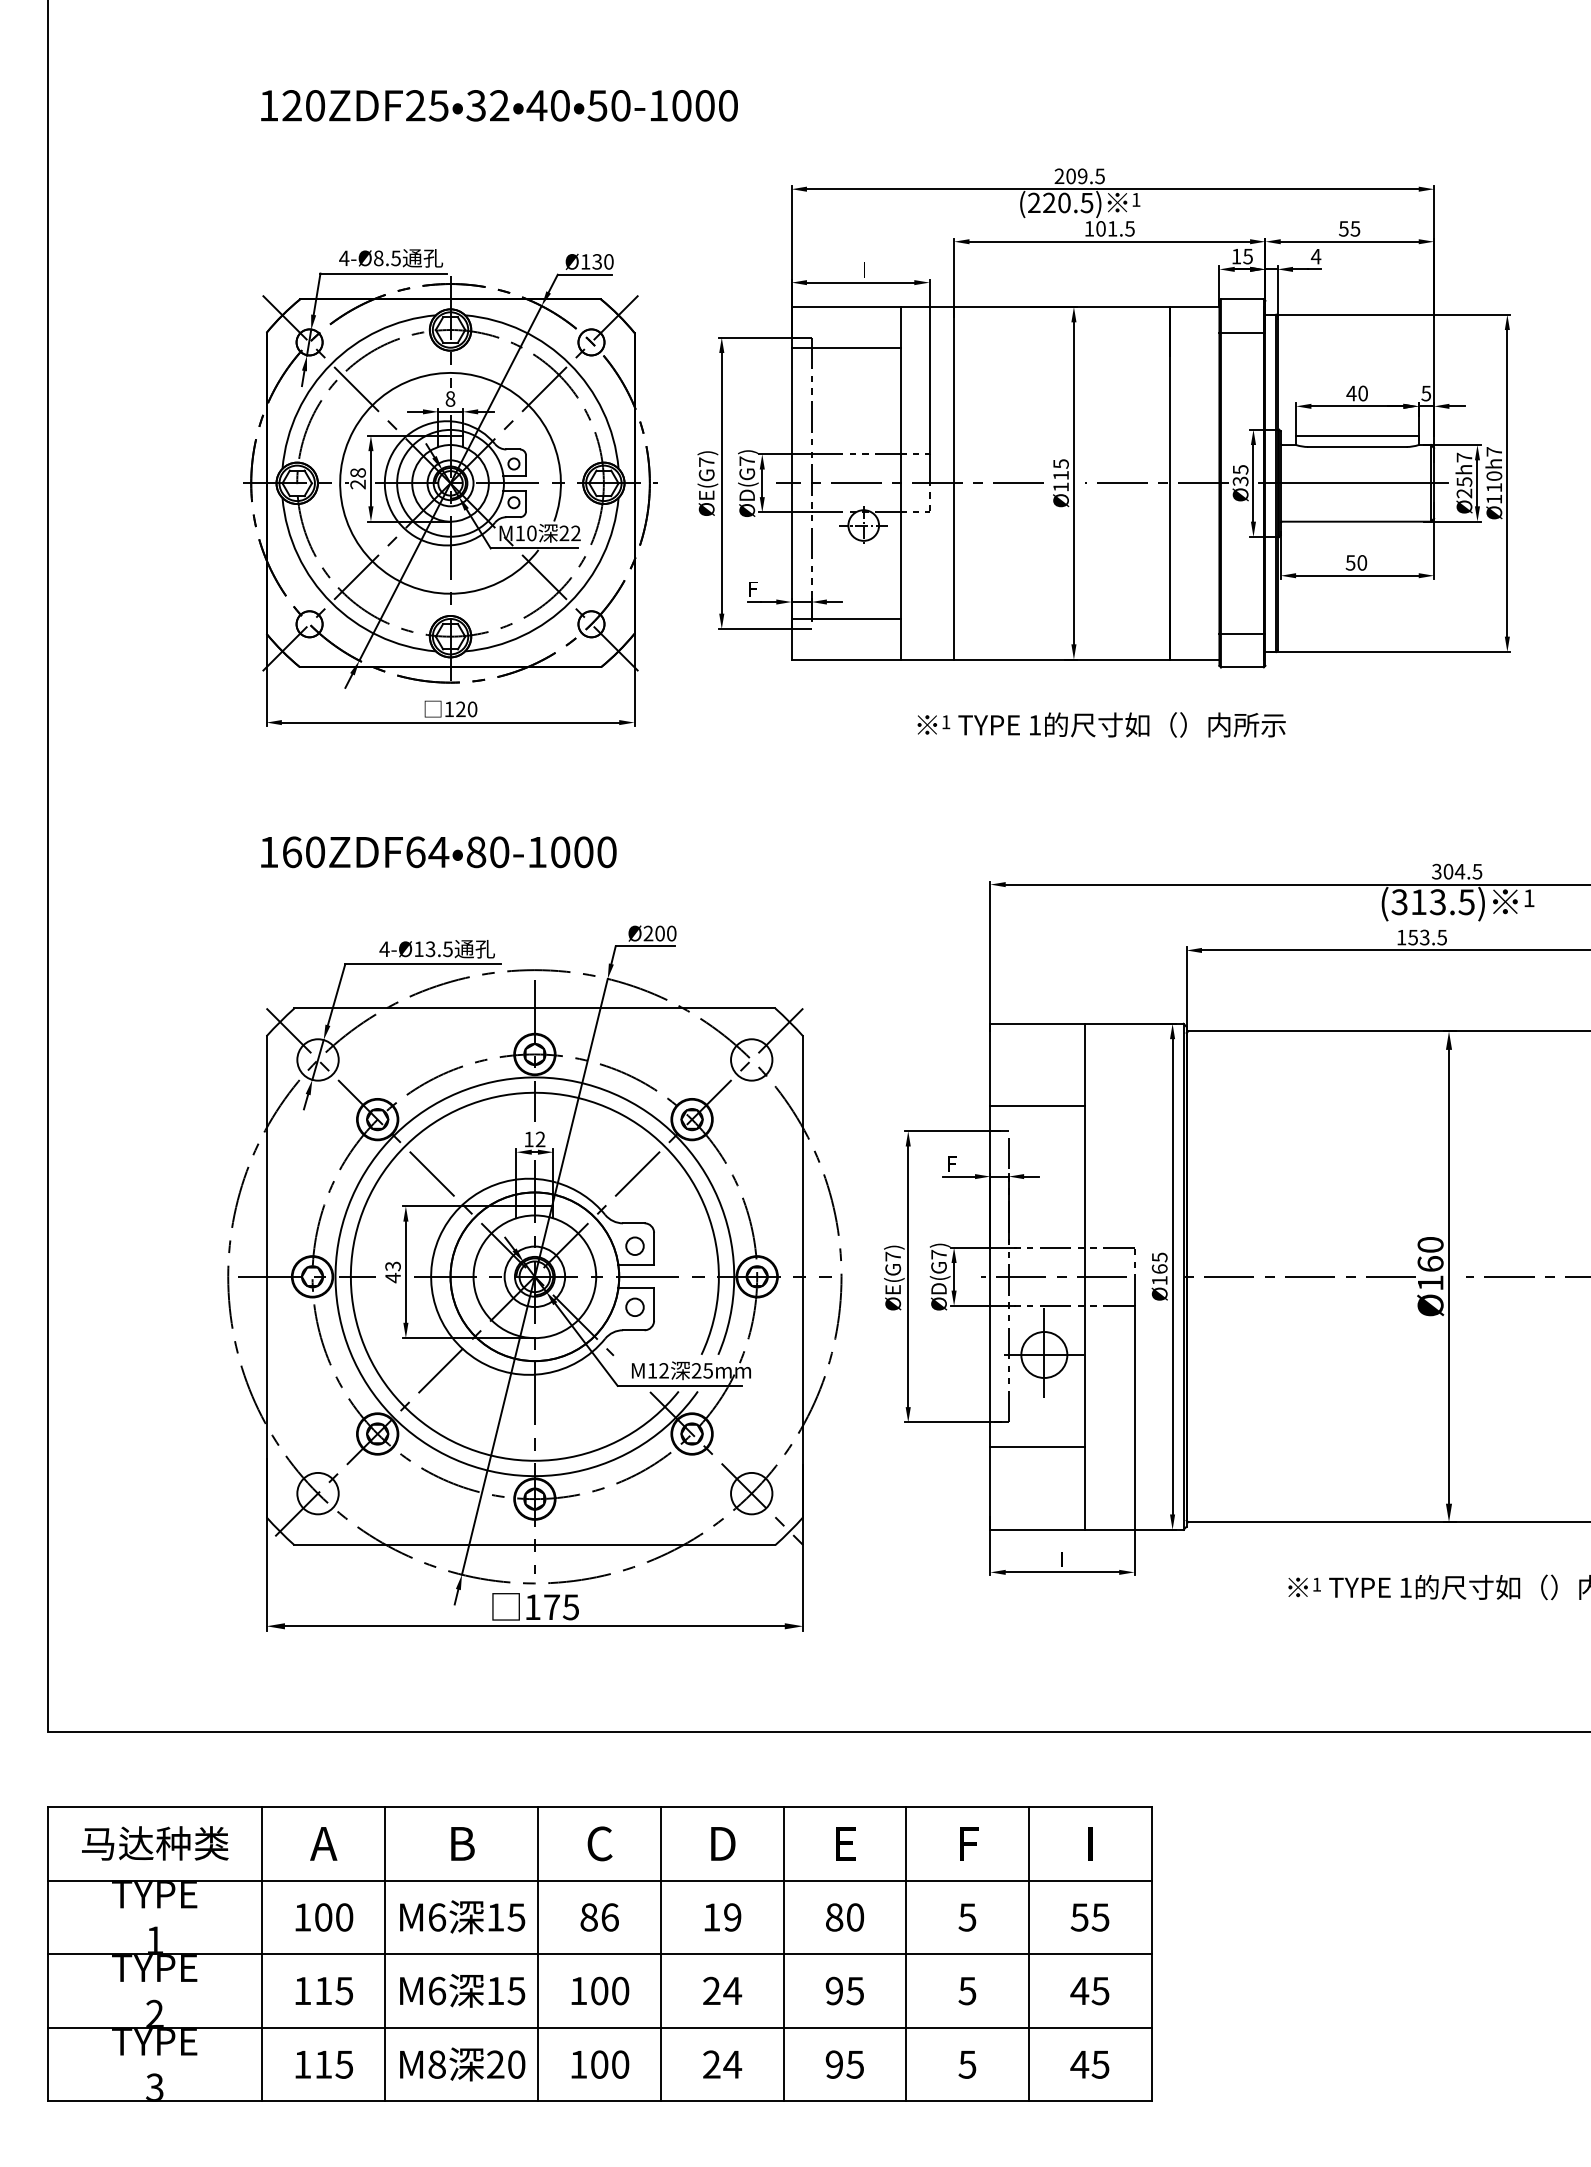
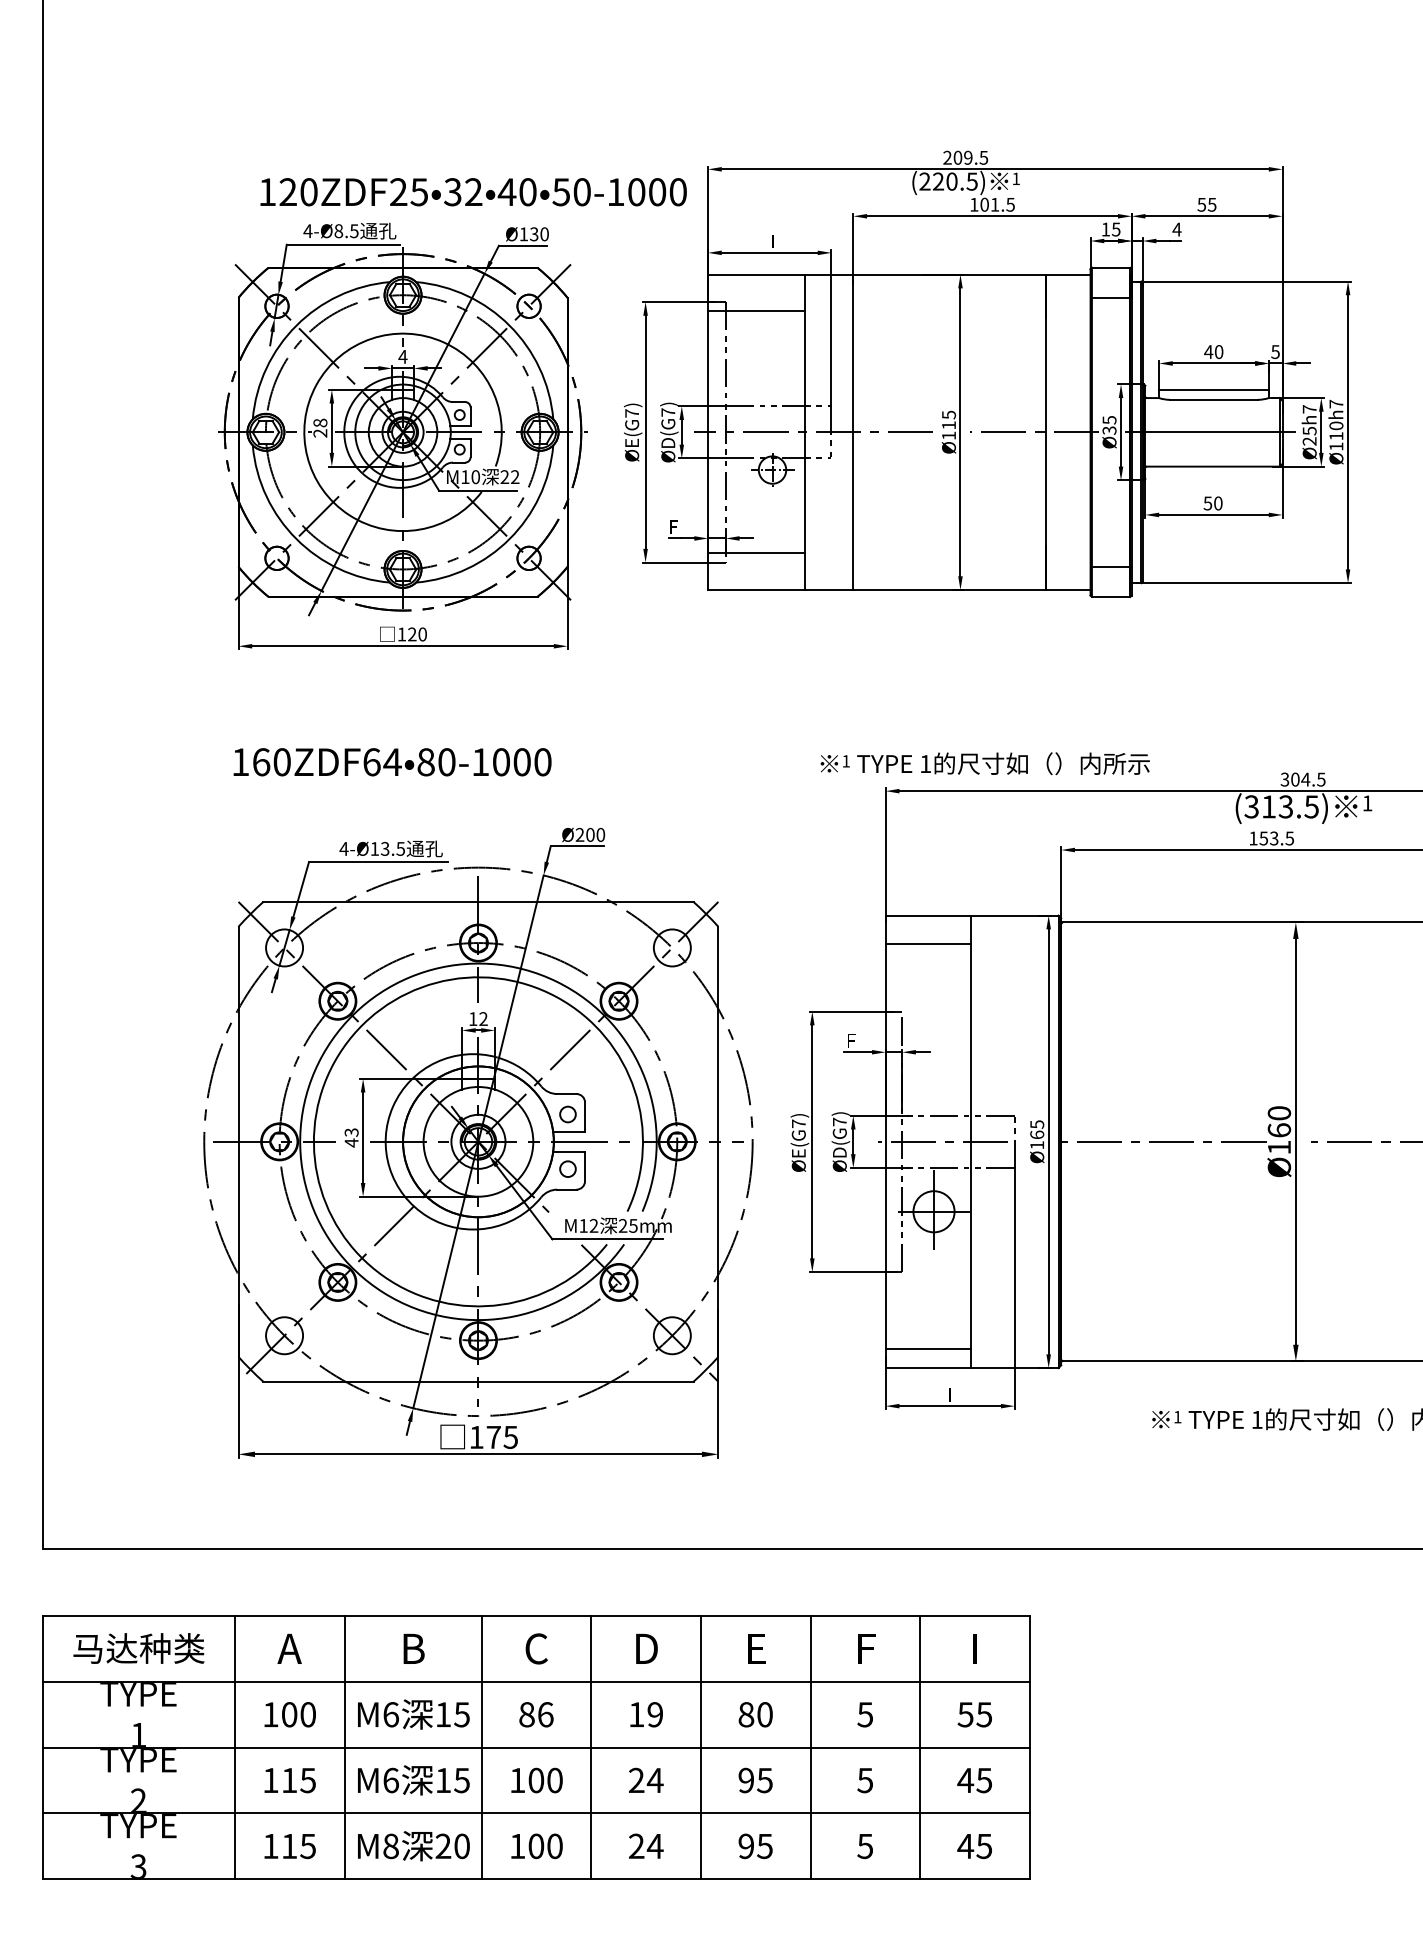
text: (499, 105) -> (473, 191), moved
text: (450, 398) -> (403, 356), 8 -> 4
text: (1101, 724) -> (985, 763), moved
line: (1037, 1106) -> (927, 943), moved
line: (1037, 1447) -> (927, 1349), moved

